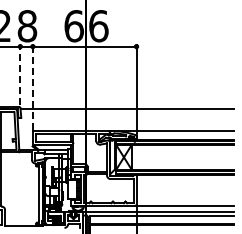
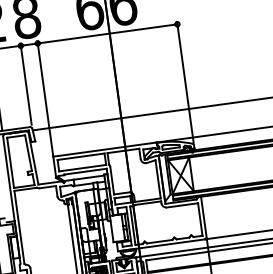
line: (20, 74) -> (26, 83), dashed -> solid
line: (32, 86) -> (44, 97), dashed -> solid

